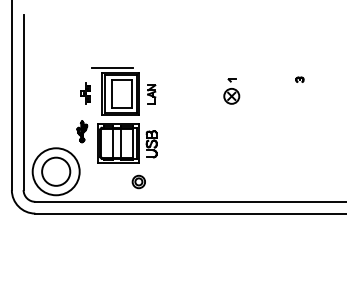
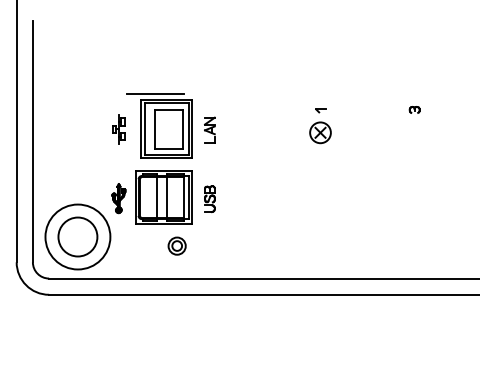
part: (81, 131) -> (118, 198), moved
part: (151, 144) -> (209, 199), size x0.71
part: (138, 181) -> (176, 245), moved

